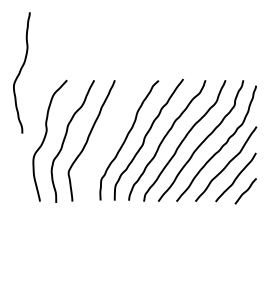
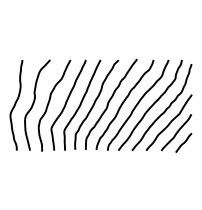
curve: (21, 71) -> (16, 104), moved
curve: (108, 140) -> (81, 105), added

